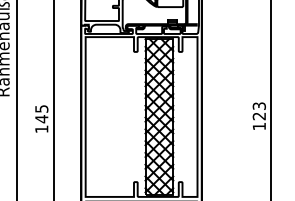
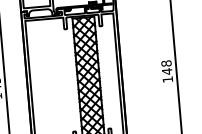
text: (258, 111) -> (166, 67), 123 -> 148

